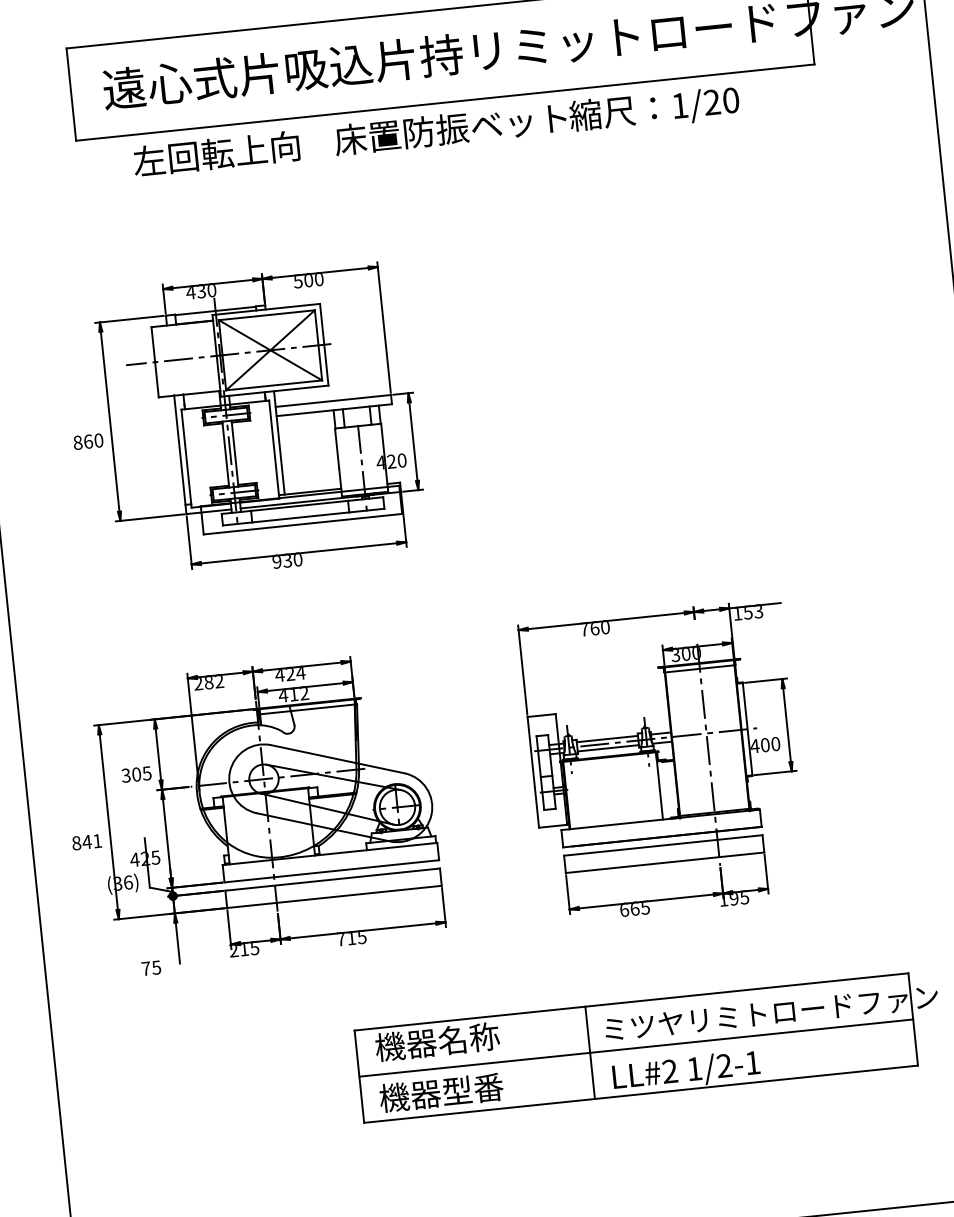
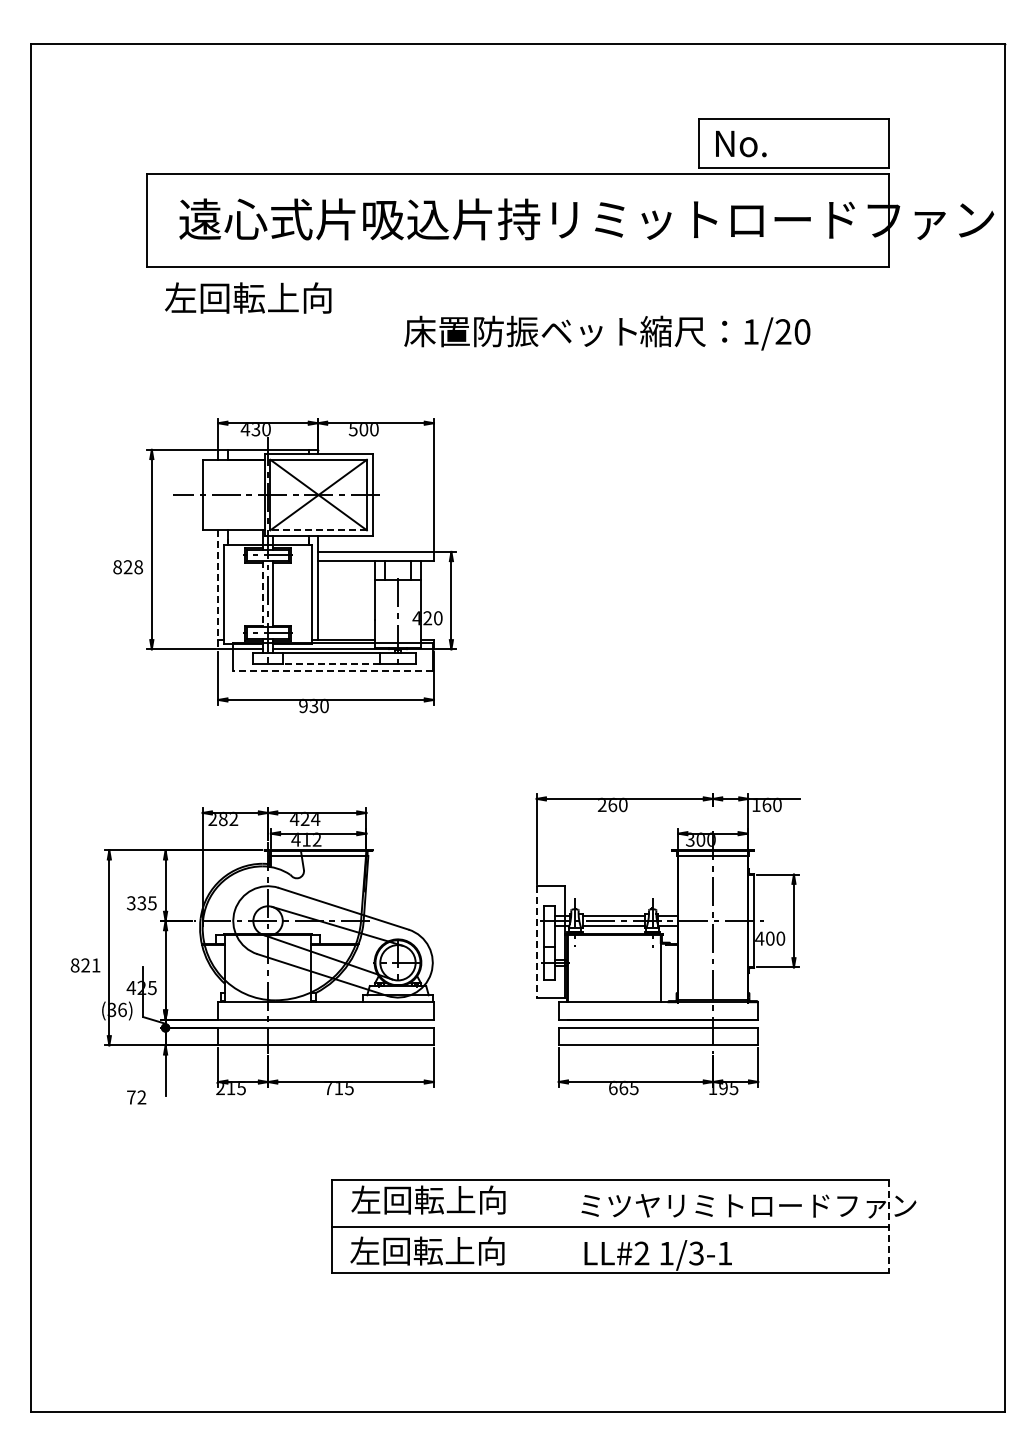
text: (537, 121) -> (607, 332), moved
text: (216, 153) -> (248, 297), moved
line: (273, 385) -> (318, 530), solid -> dashed
text: (93, 441) -> (133, 567), 860 -> 828
line: (180, 454) -> (218, 589), solid -> dashed
line: (225, 454) -> (263, 594), solid -> dashed
line: (300, 517) -> (331, 664), solid -> dashed
line: (303, 524) -> (333, 671), solid -> dashed
text: (752, 611) -> (771, 804), 153 -> 160
text: (583, 629) -> (601, 804), 760 -> 260
line: (533, 771) -> (536, 941), solid -> dashed
text: (136, 774) -> (141, 903), 305 -> 335
text: (86, 842) -> (85, 965), 841 -> 821
text: (156, 967) -> (141, 1097), 75 -> 72
line: (913, 1020) -> (889, 1227), solid -> dashed
text: (452, 1039) -> (428, 1199), 機器名称 -> 左回転上向
line: (590, 1052) -> (564, 1226), removed
text: (724, 1065) -> (696, 1253), 1/2-1 -> 1/3-1
text: (456, 1090) -> (427, 1250), 機器型番 -> 左回転上向

